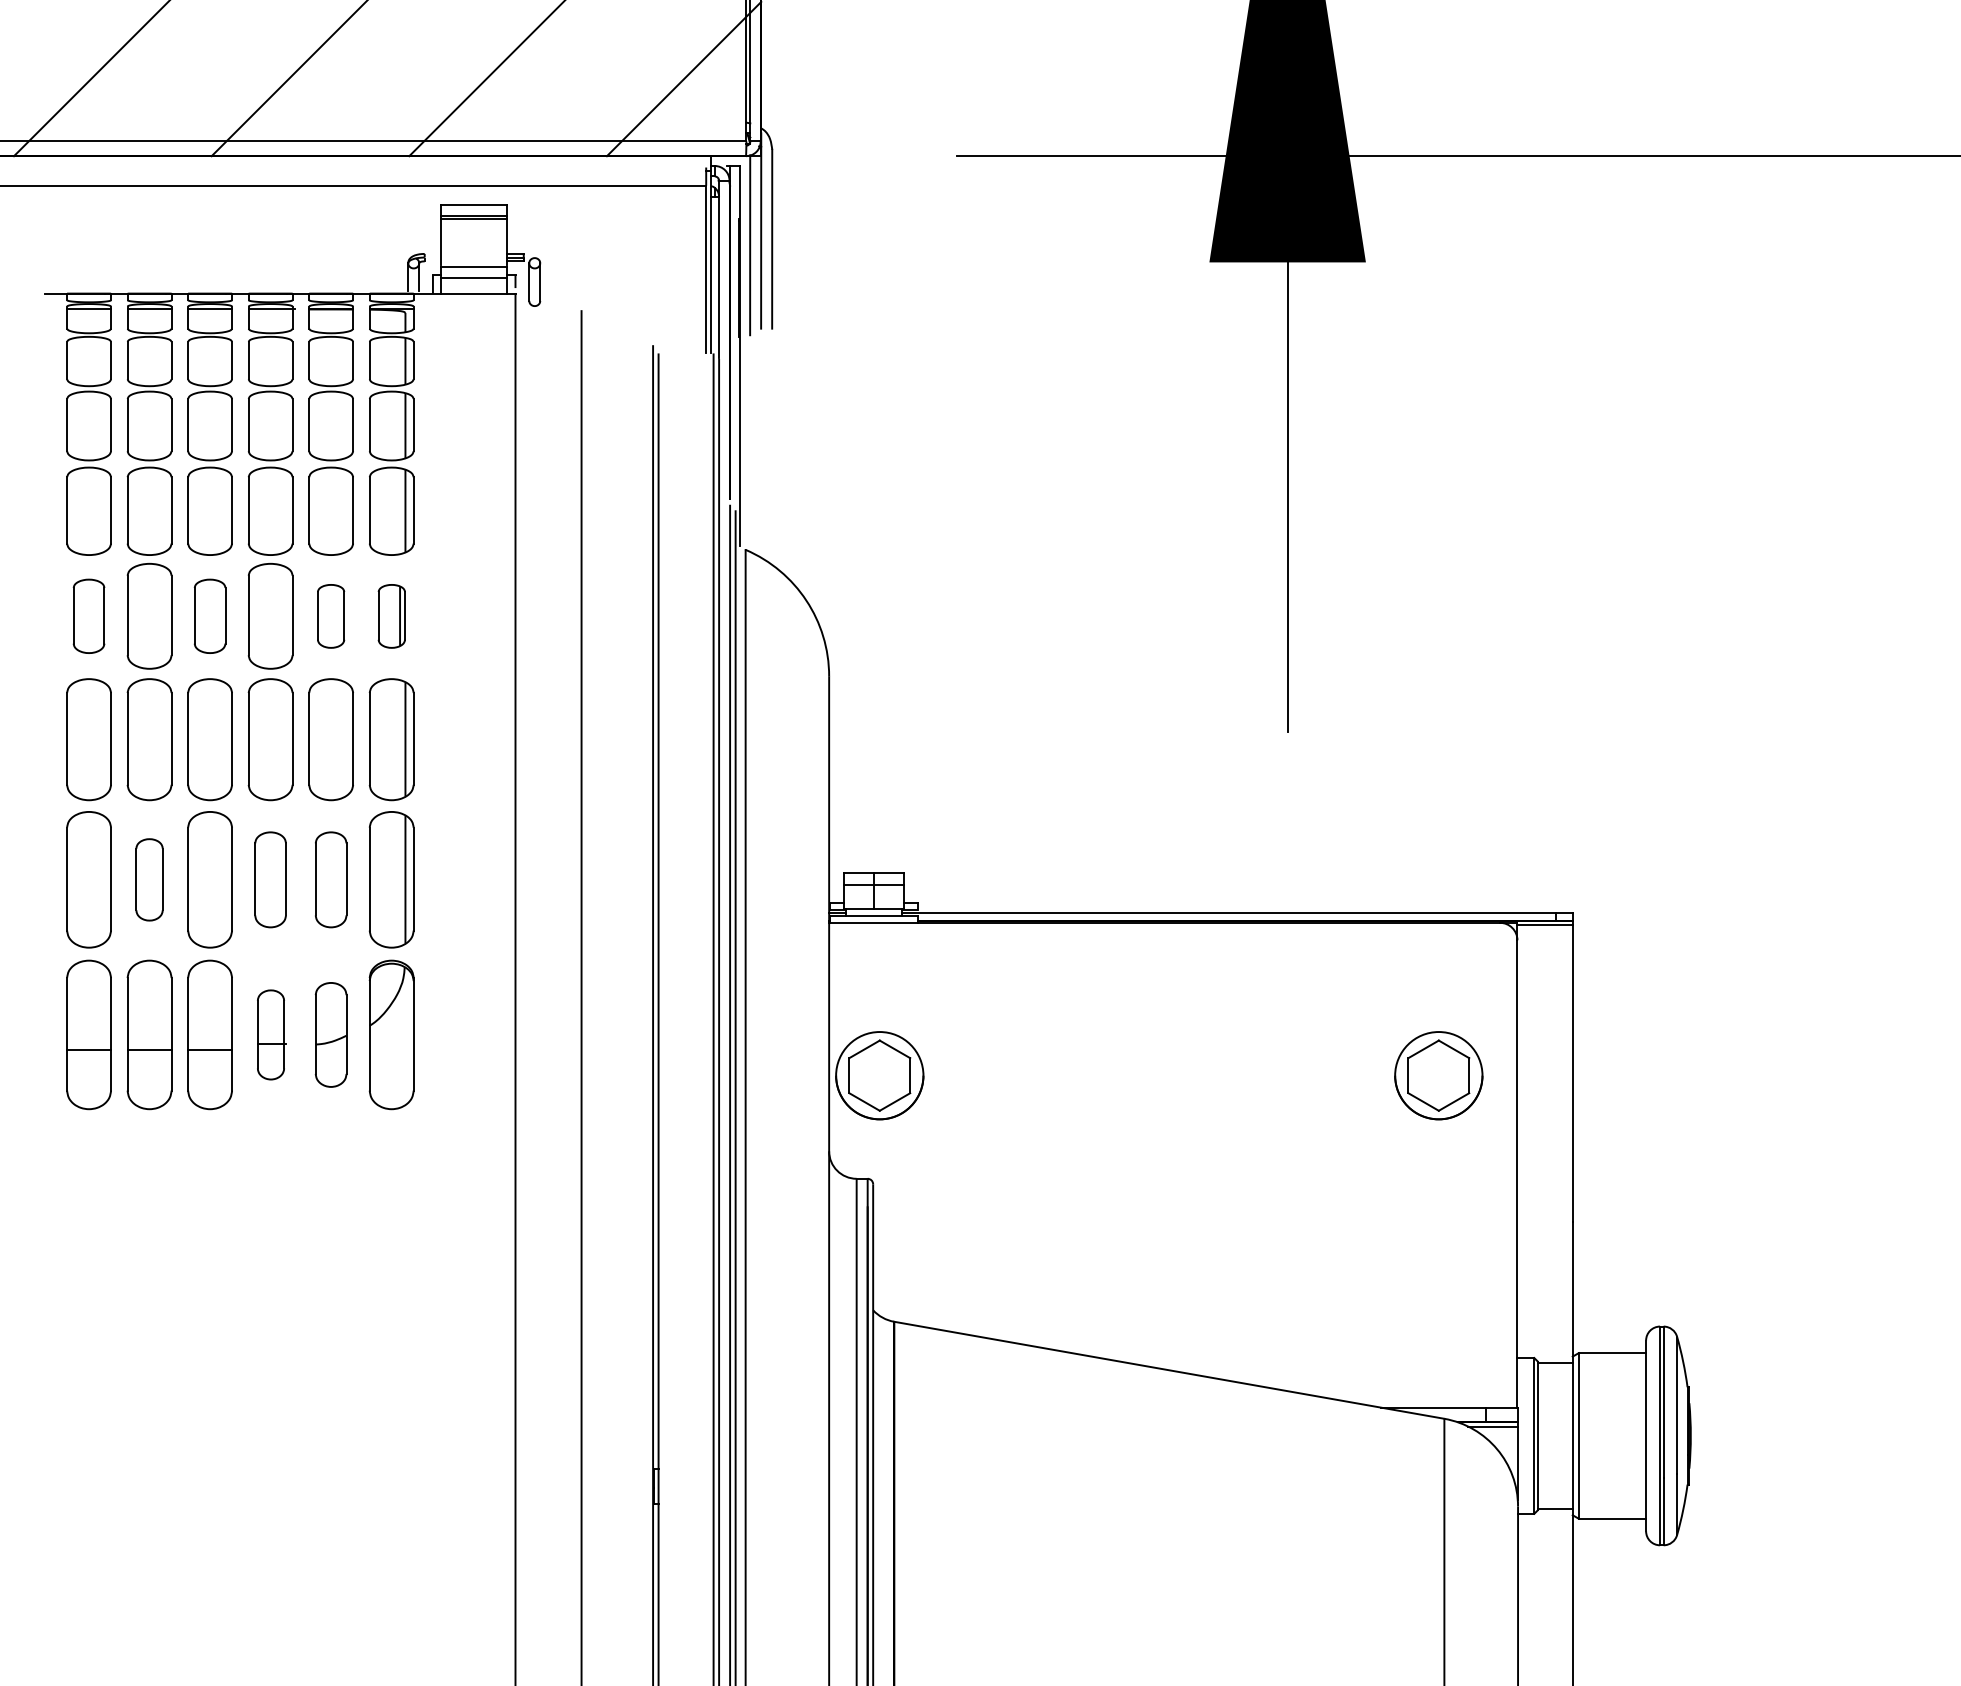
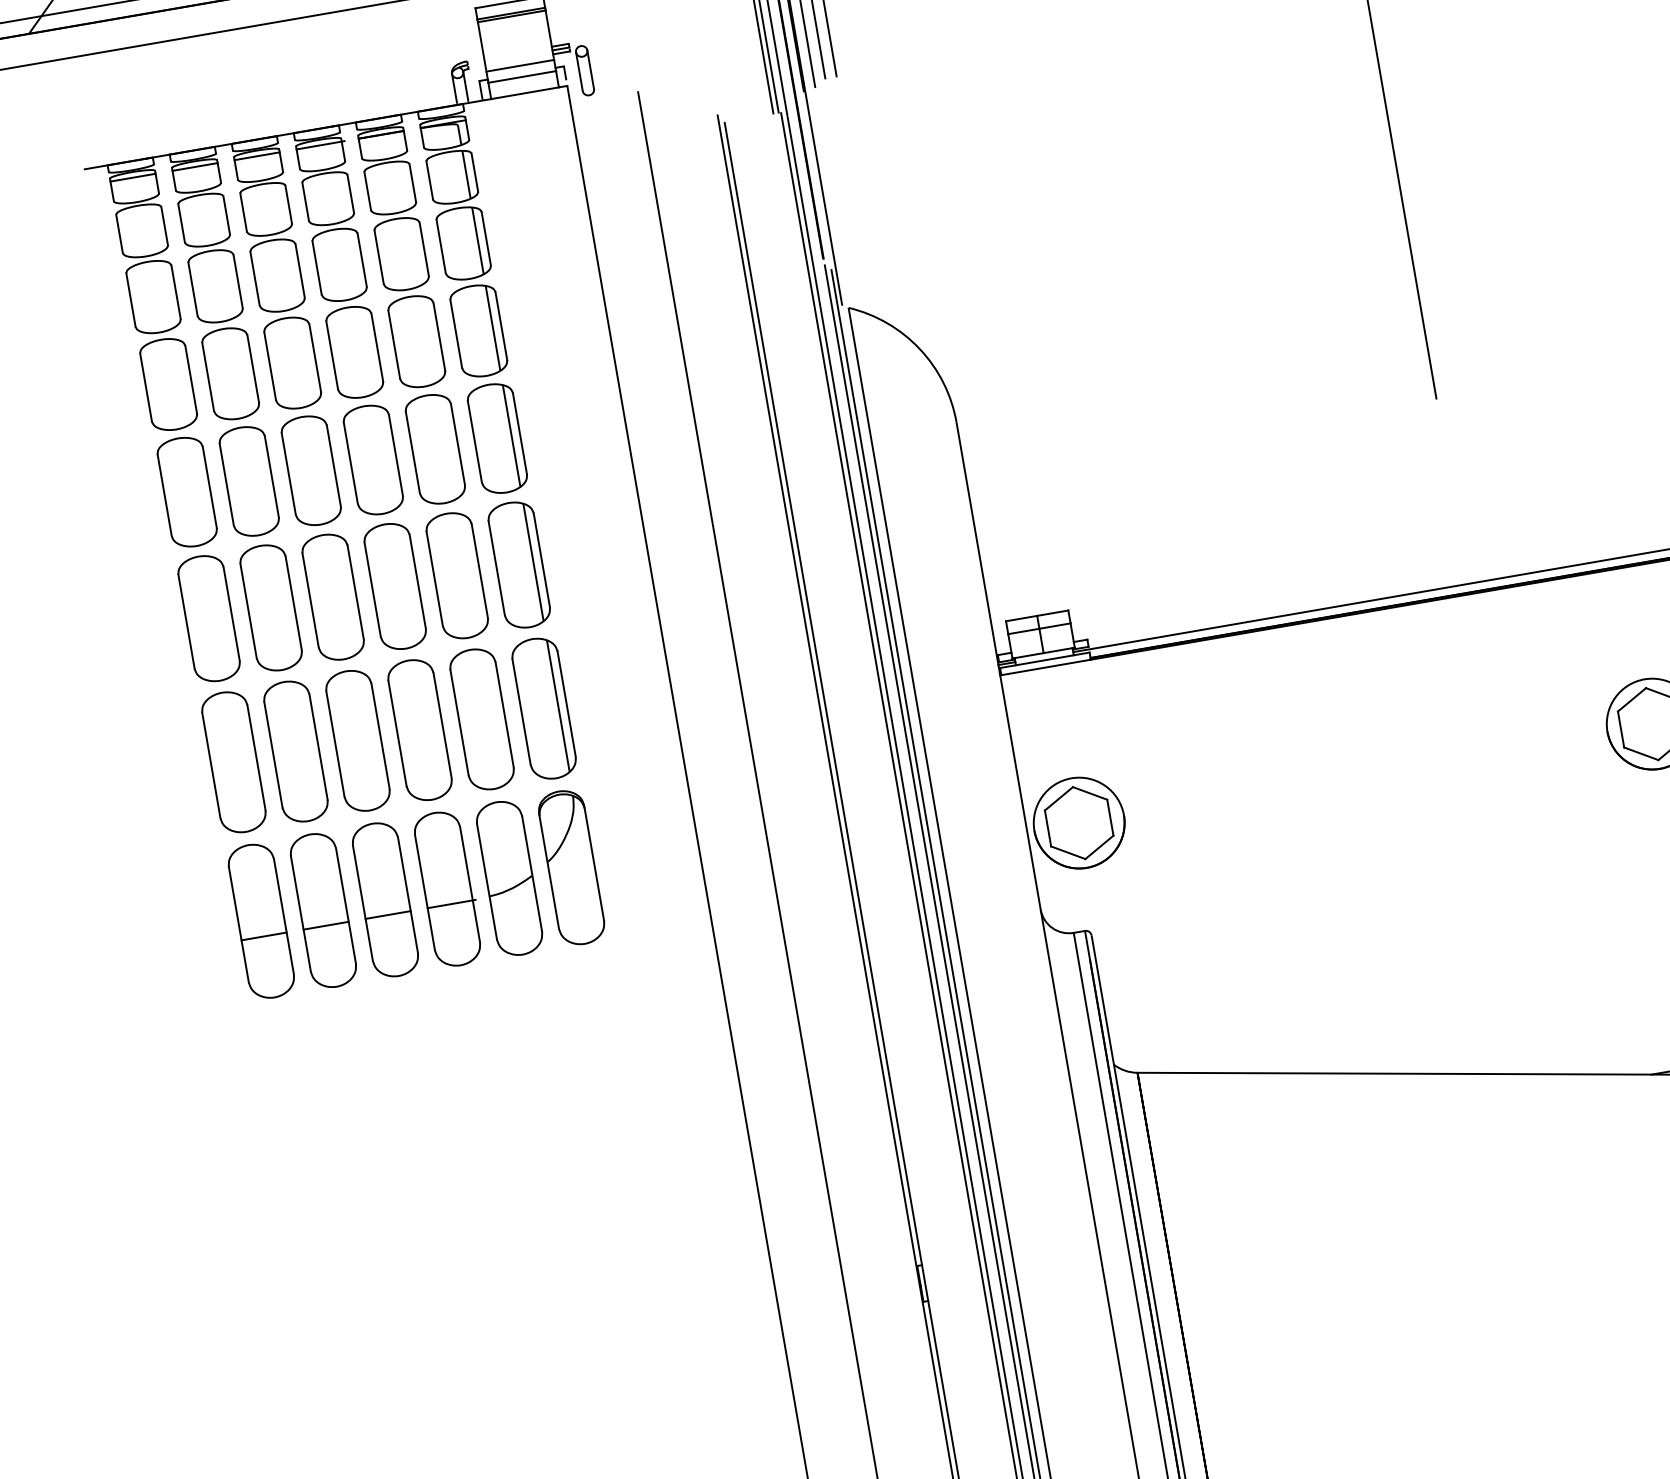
part: (88, 616) -> (186, 492), size x1.43
part: (209, 616) -> (310, 471), size x1.43
part: (330, 616) -> (434, 449), size x1.67
part: (391, 616) -> (497, 438), size x1.67
part: (149, 879) -> (295, 751), size x1.67
part: (270, 879) -> (419, 729), size x1.43
part: (330, 879) -> (481, 719), size x1.43
part: (271, 1034) -> (448, 888), size x1.67
part: (330, 1034) -> (508, 878), size x1.43

